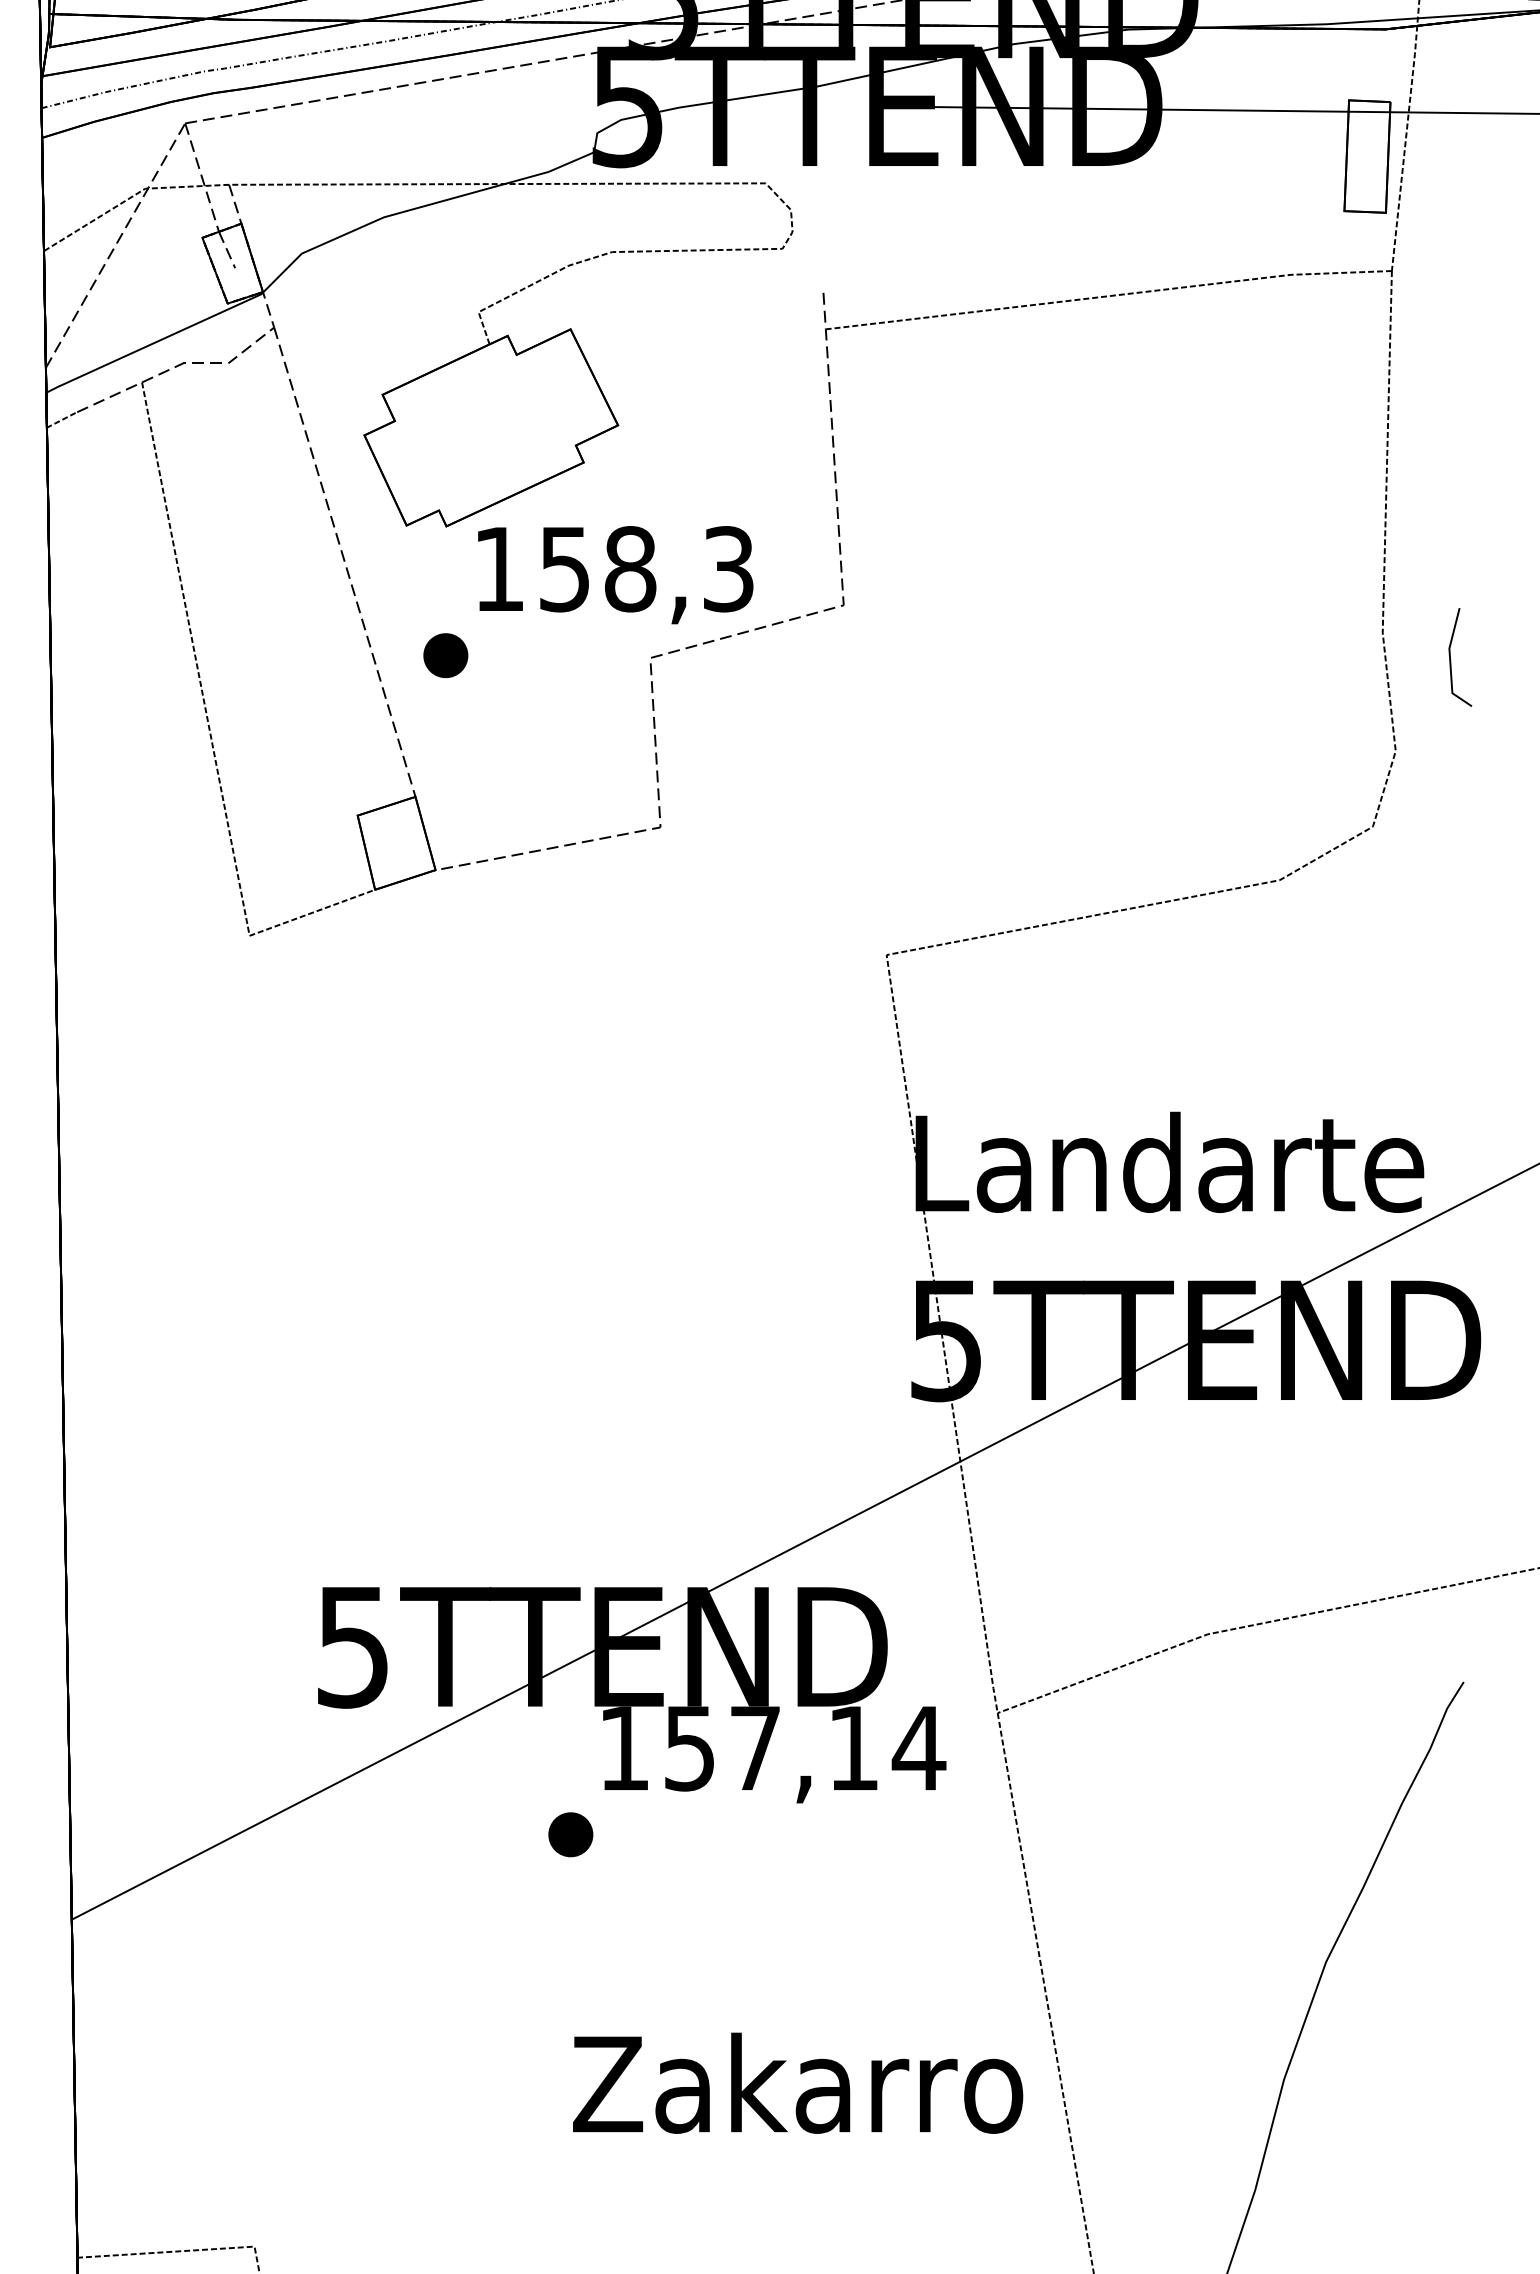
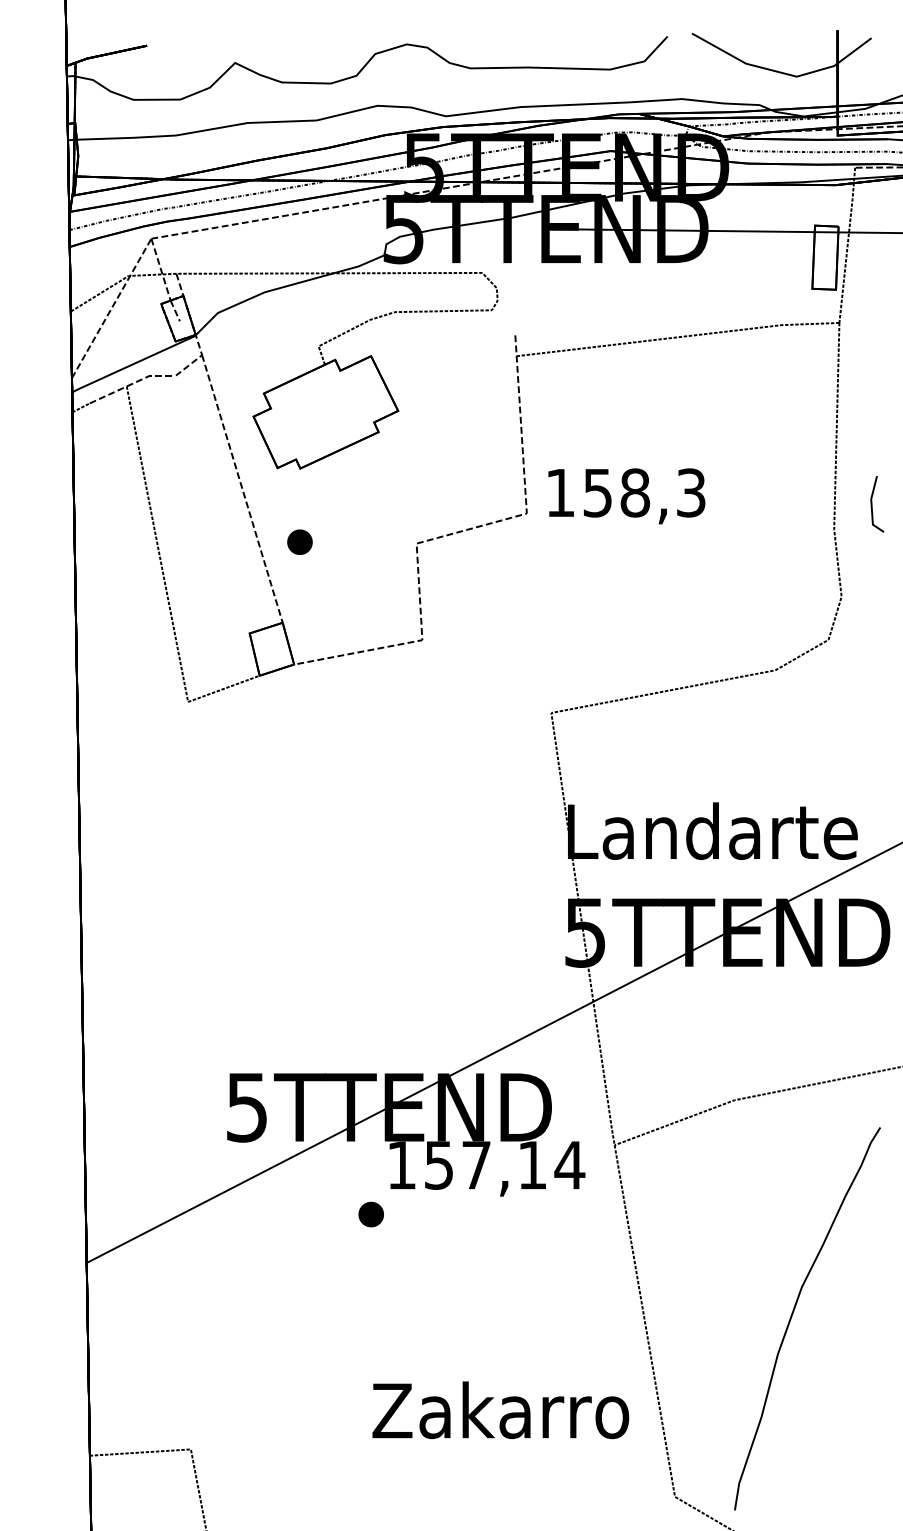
text: (615, 575) -> (626, 496), moved
line: (1451, 657) -> (872, 504), moved
text: (797, 2083) -> (500, 1410), moved

